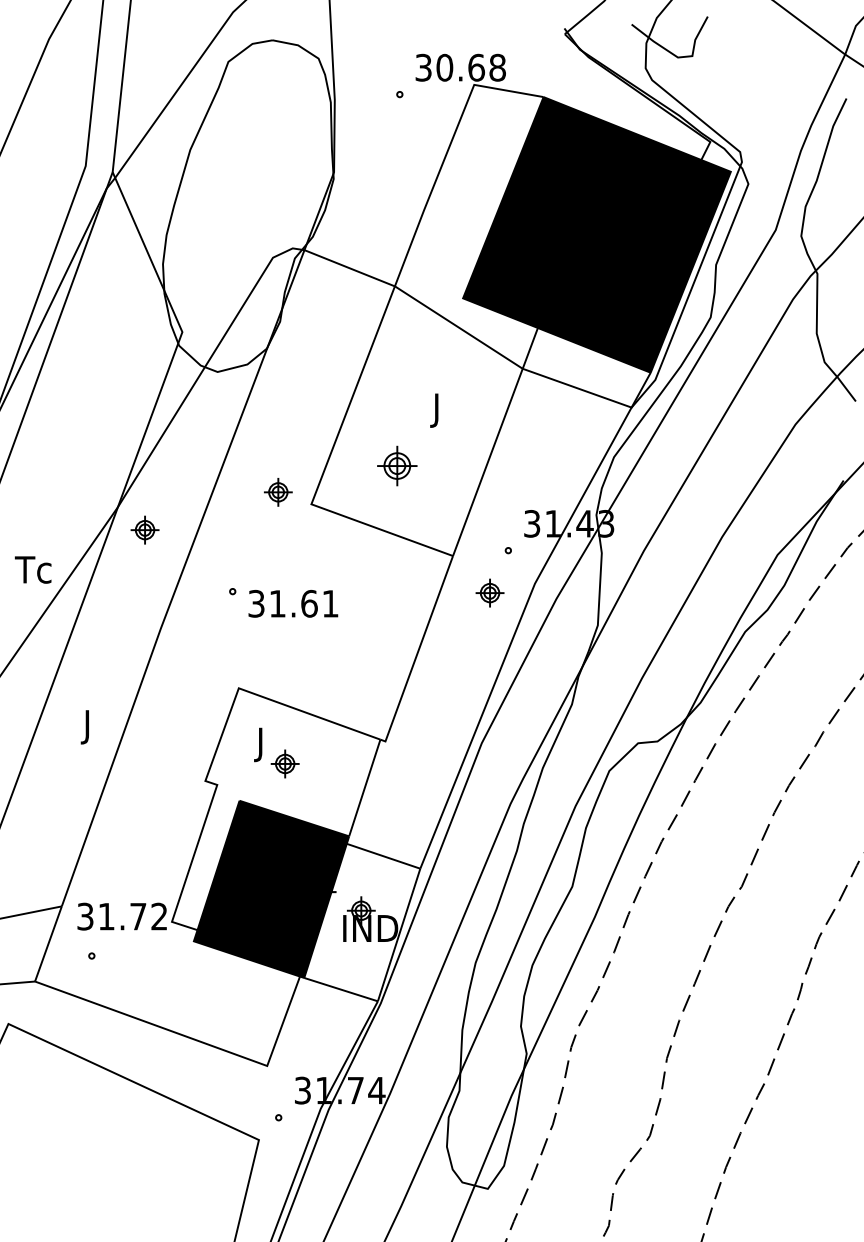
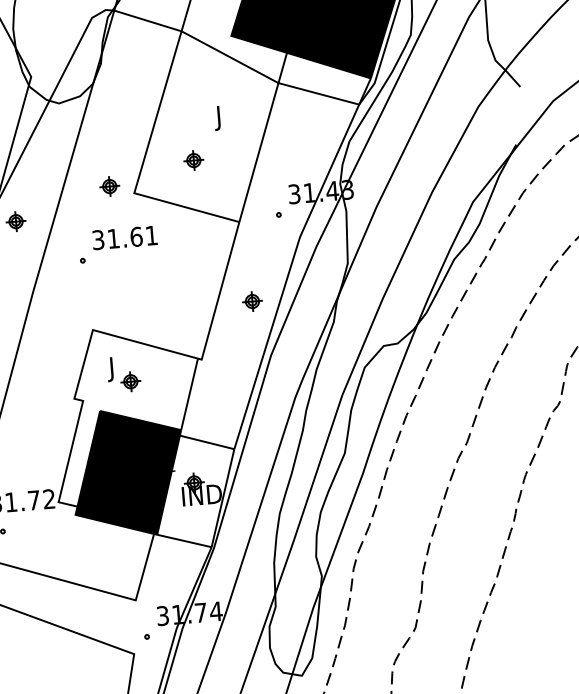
part: (396, 465) -> (193, 160), size x0.71
part: (489, 592) -> (252, 301), moved
text: (293, 603) -> (124, 237), moved

